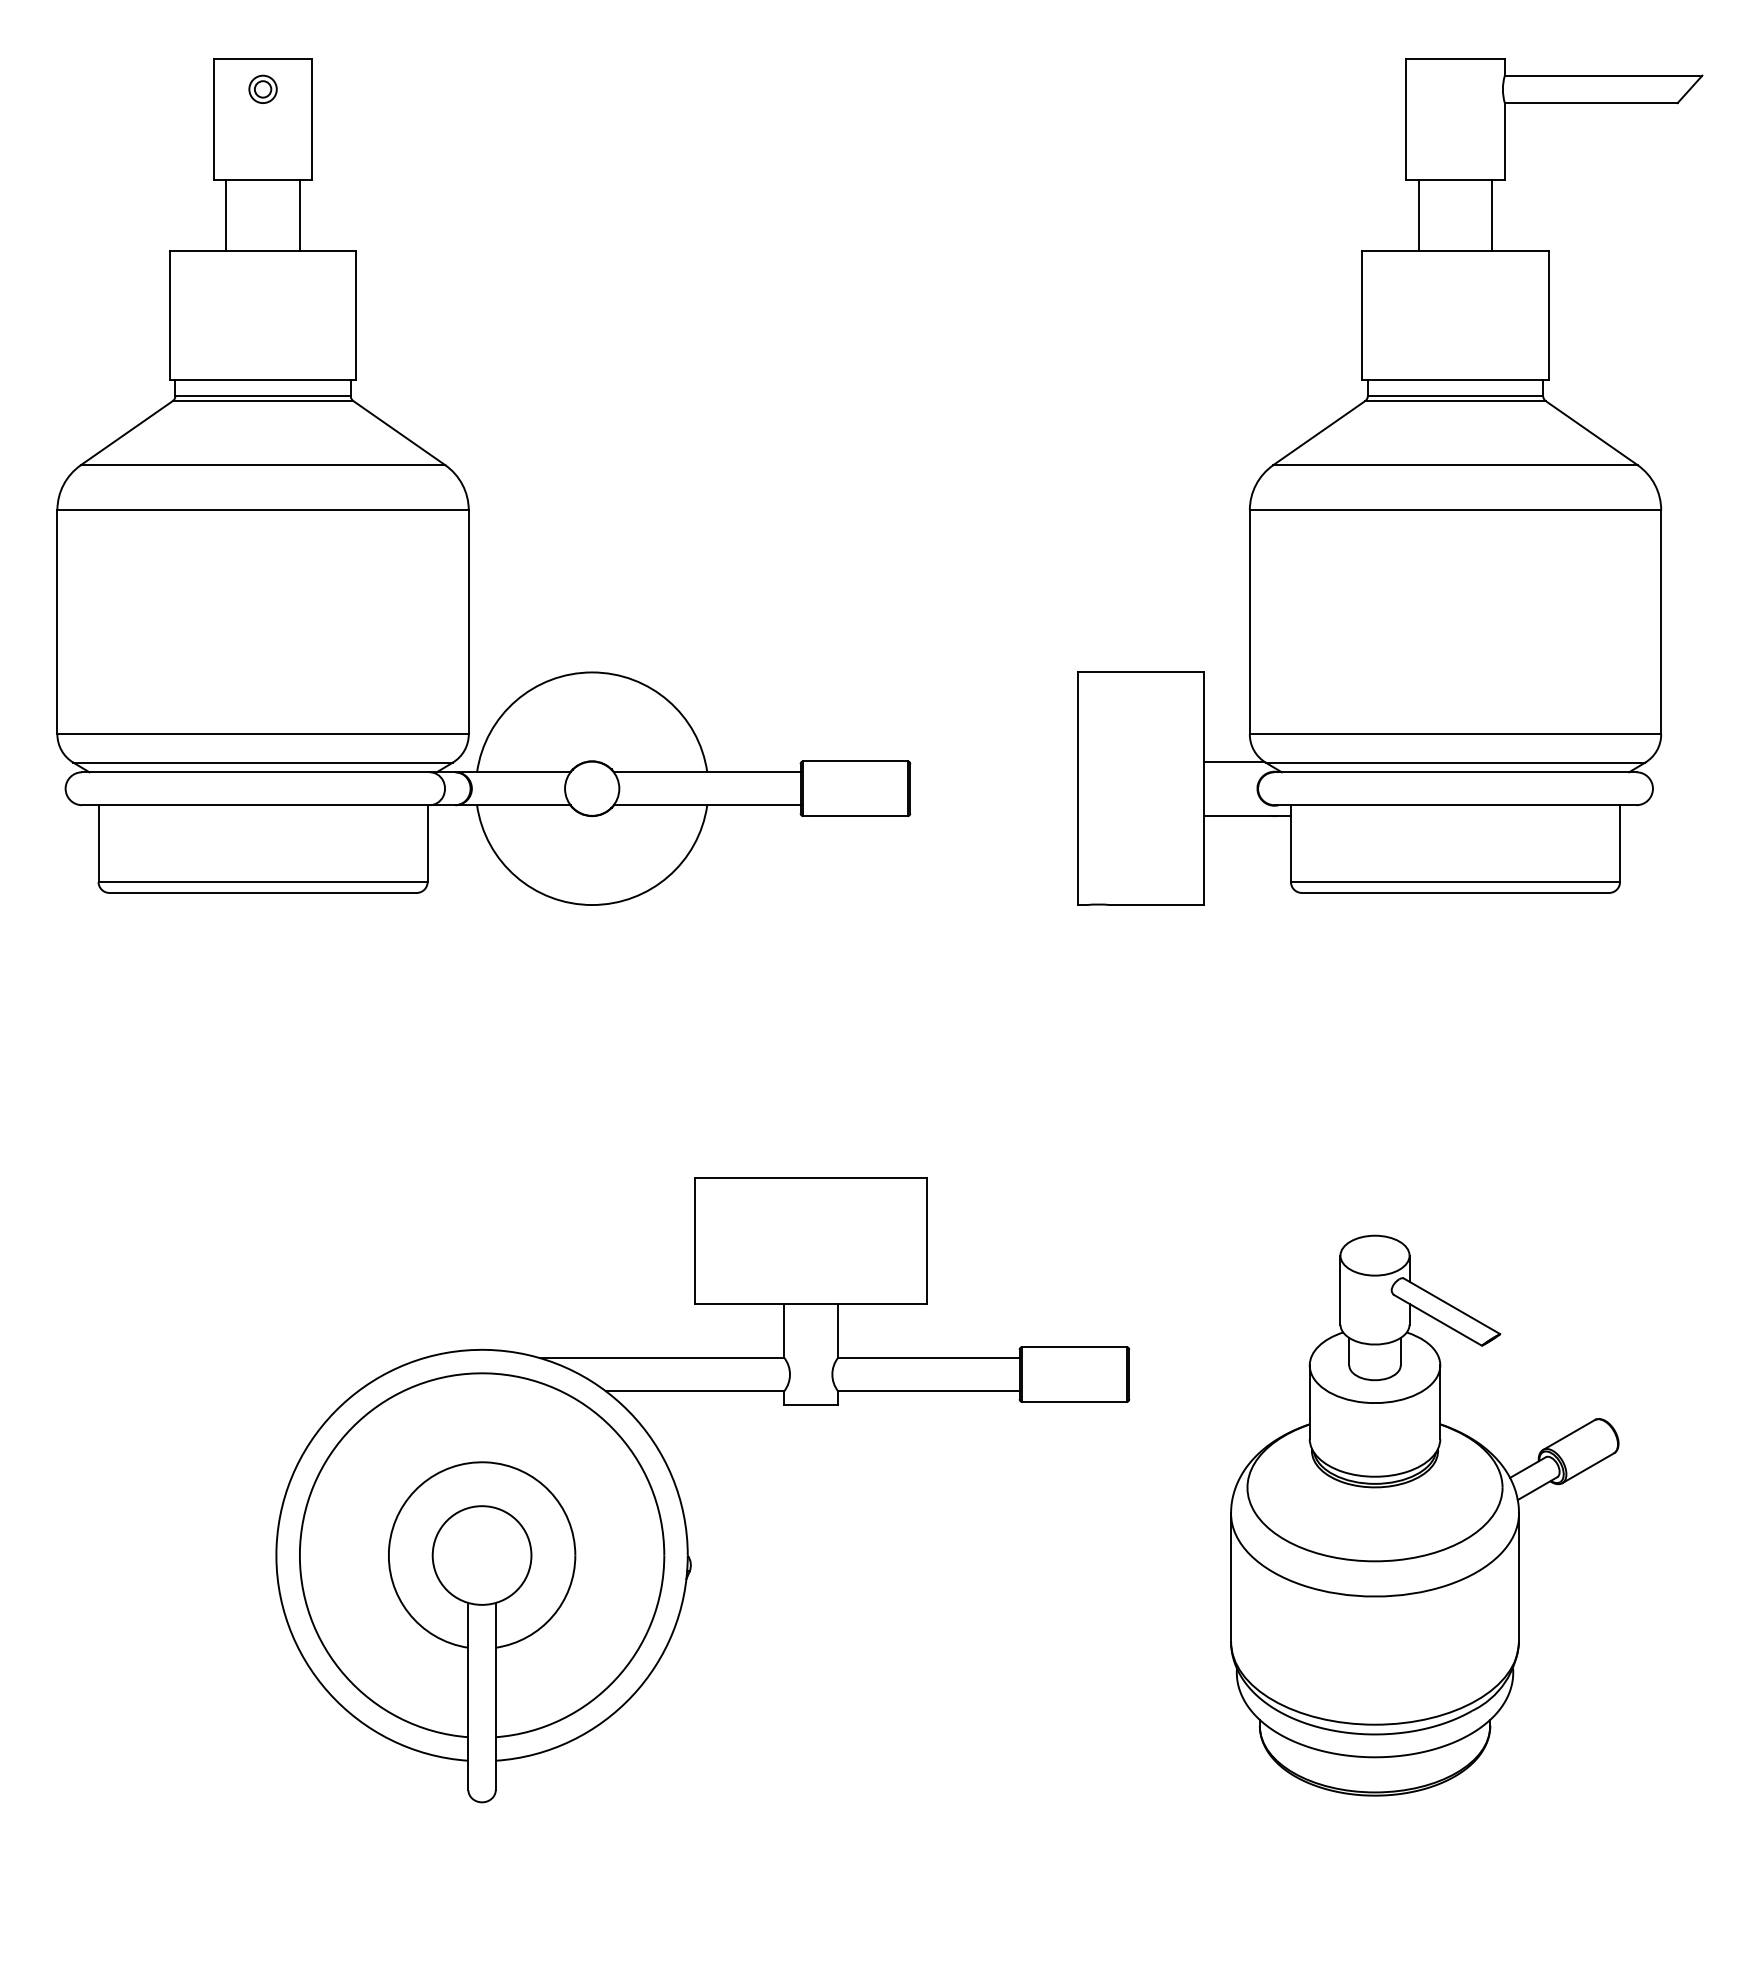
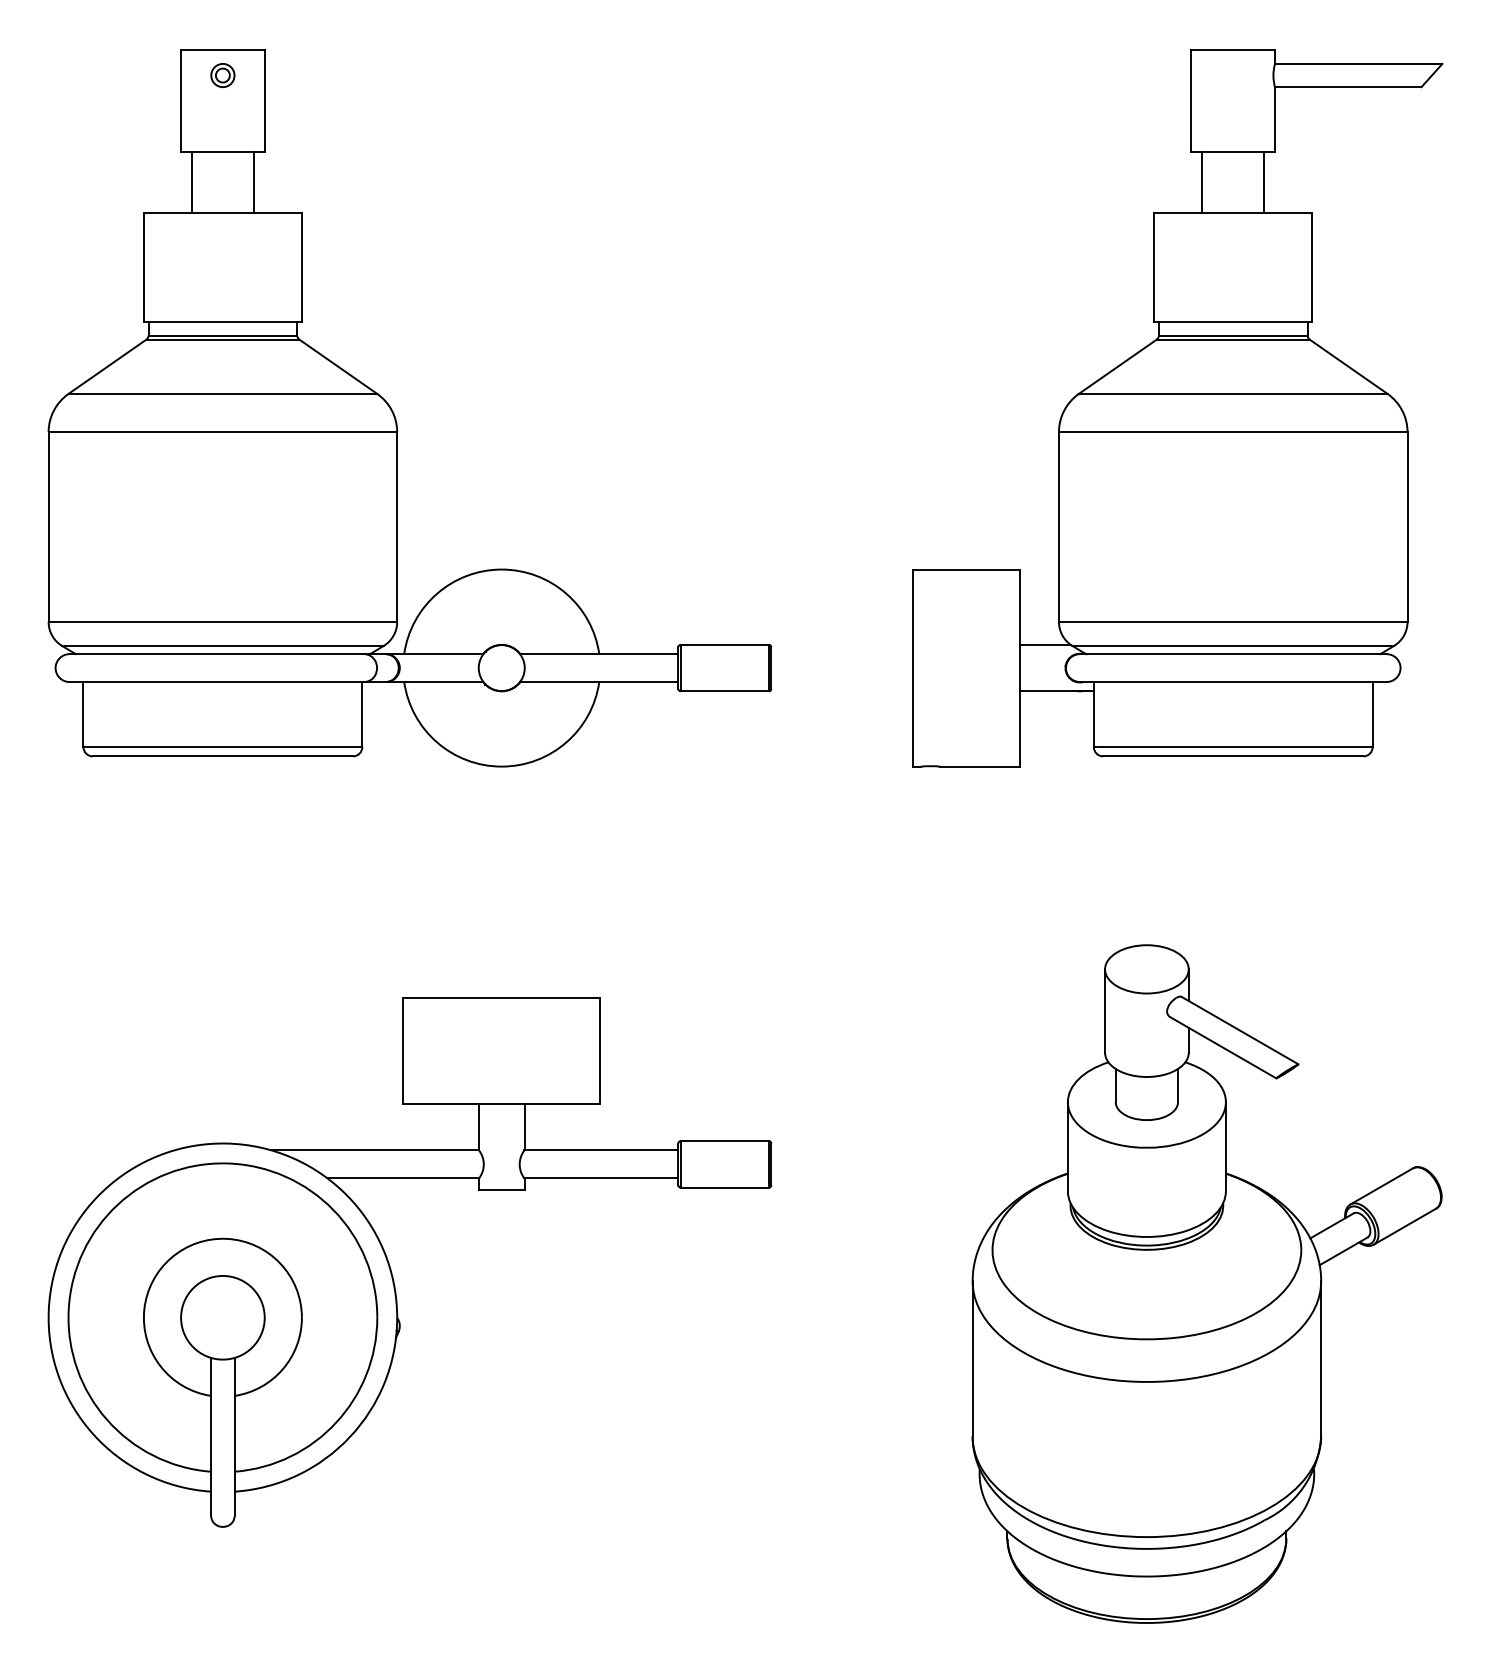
part: (680, 1496) -> (391, 1267), moved
part: (1424, 1515) -> (1206, 1283), size x1.43

